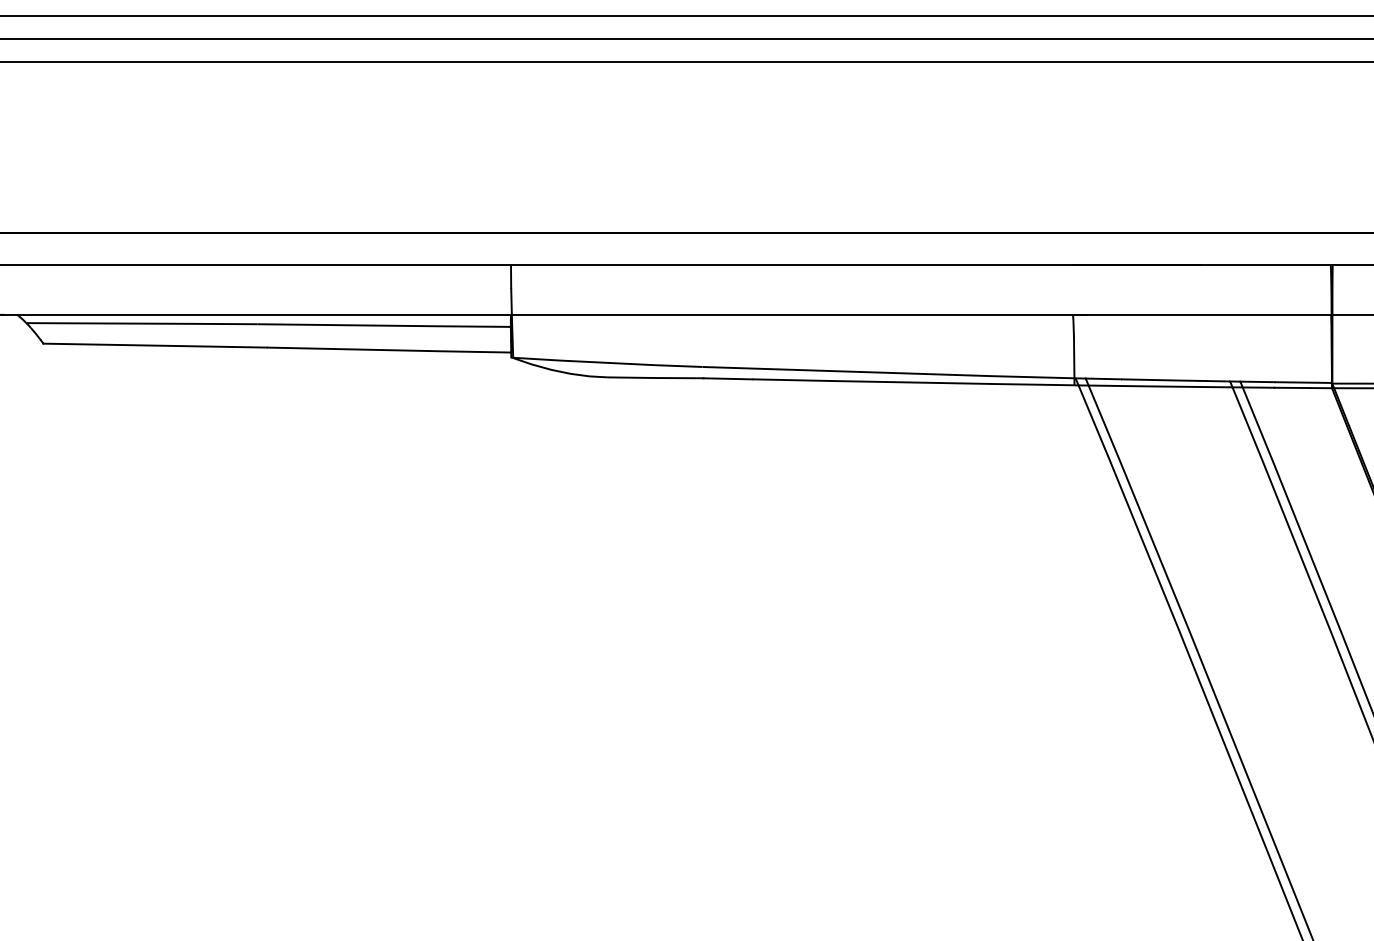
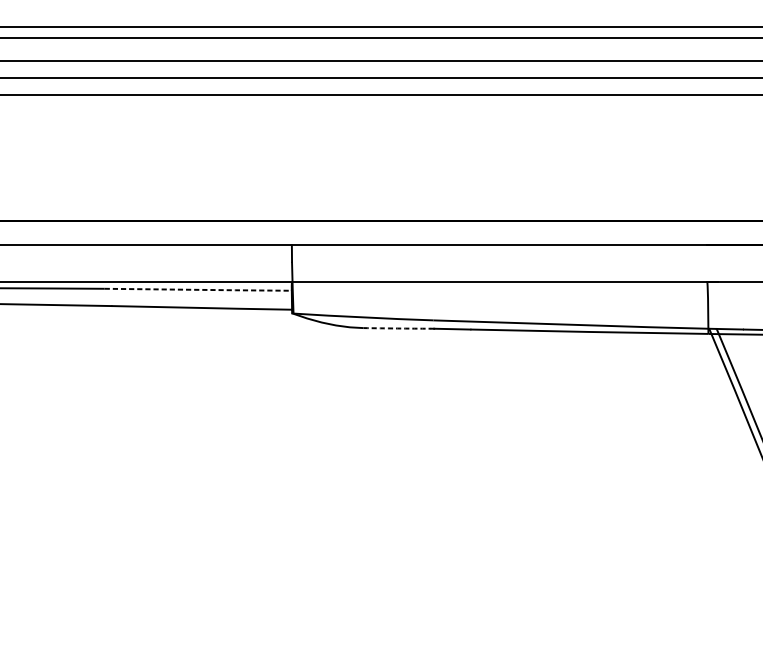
line: (385, 325) -> (199, 289), solid -> dashed
arc: (653, 377) -> (397, 328), solid -> dashed

